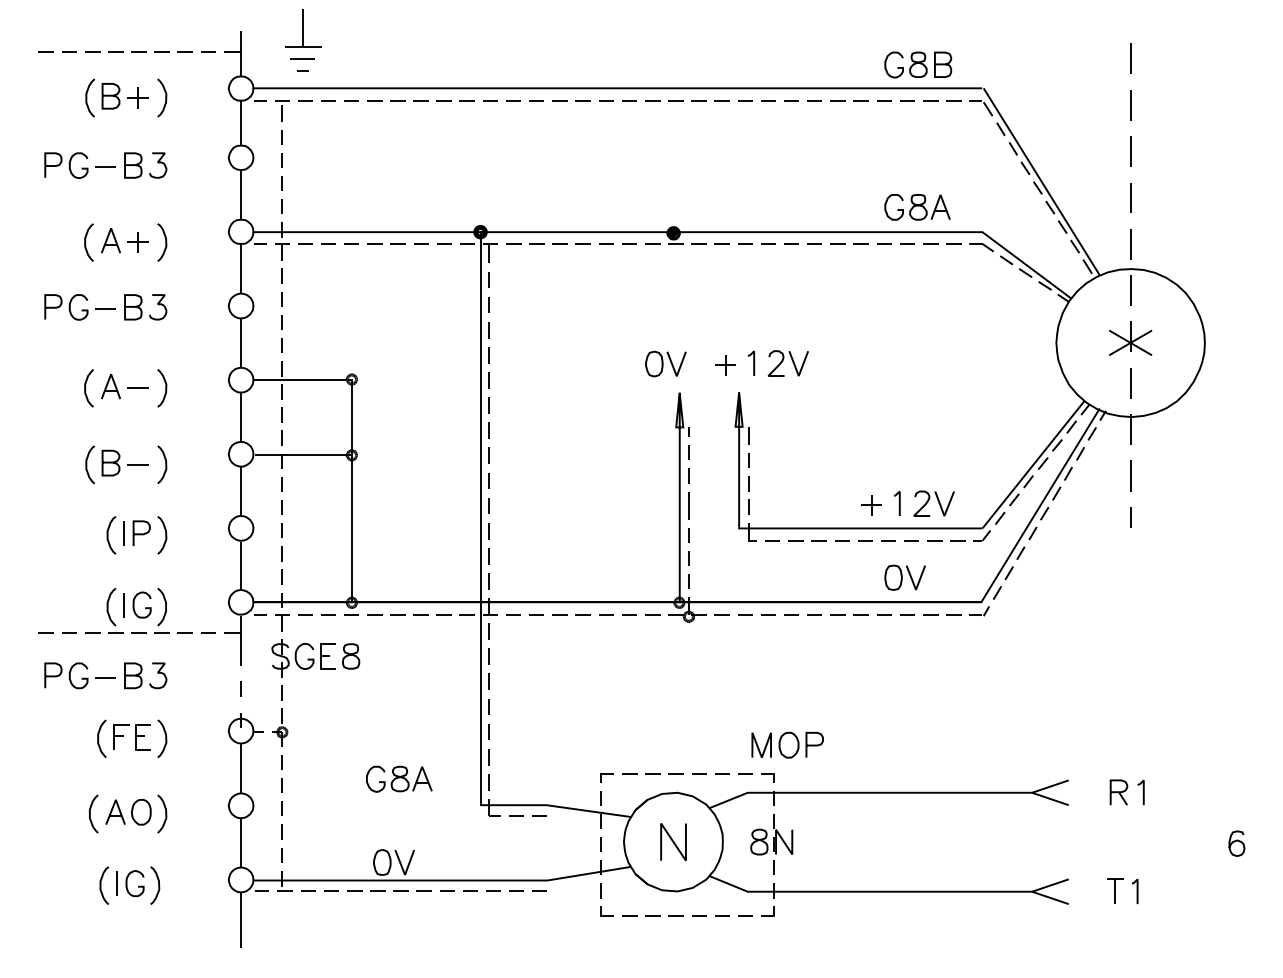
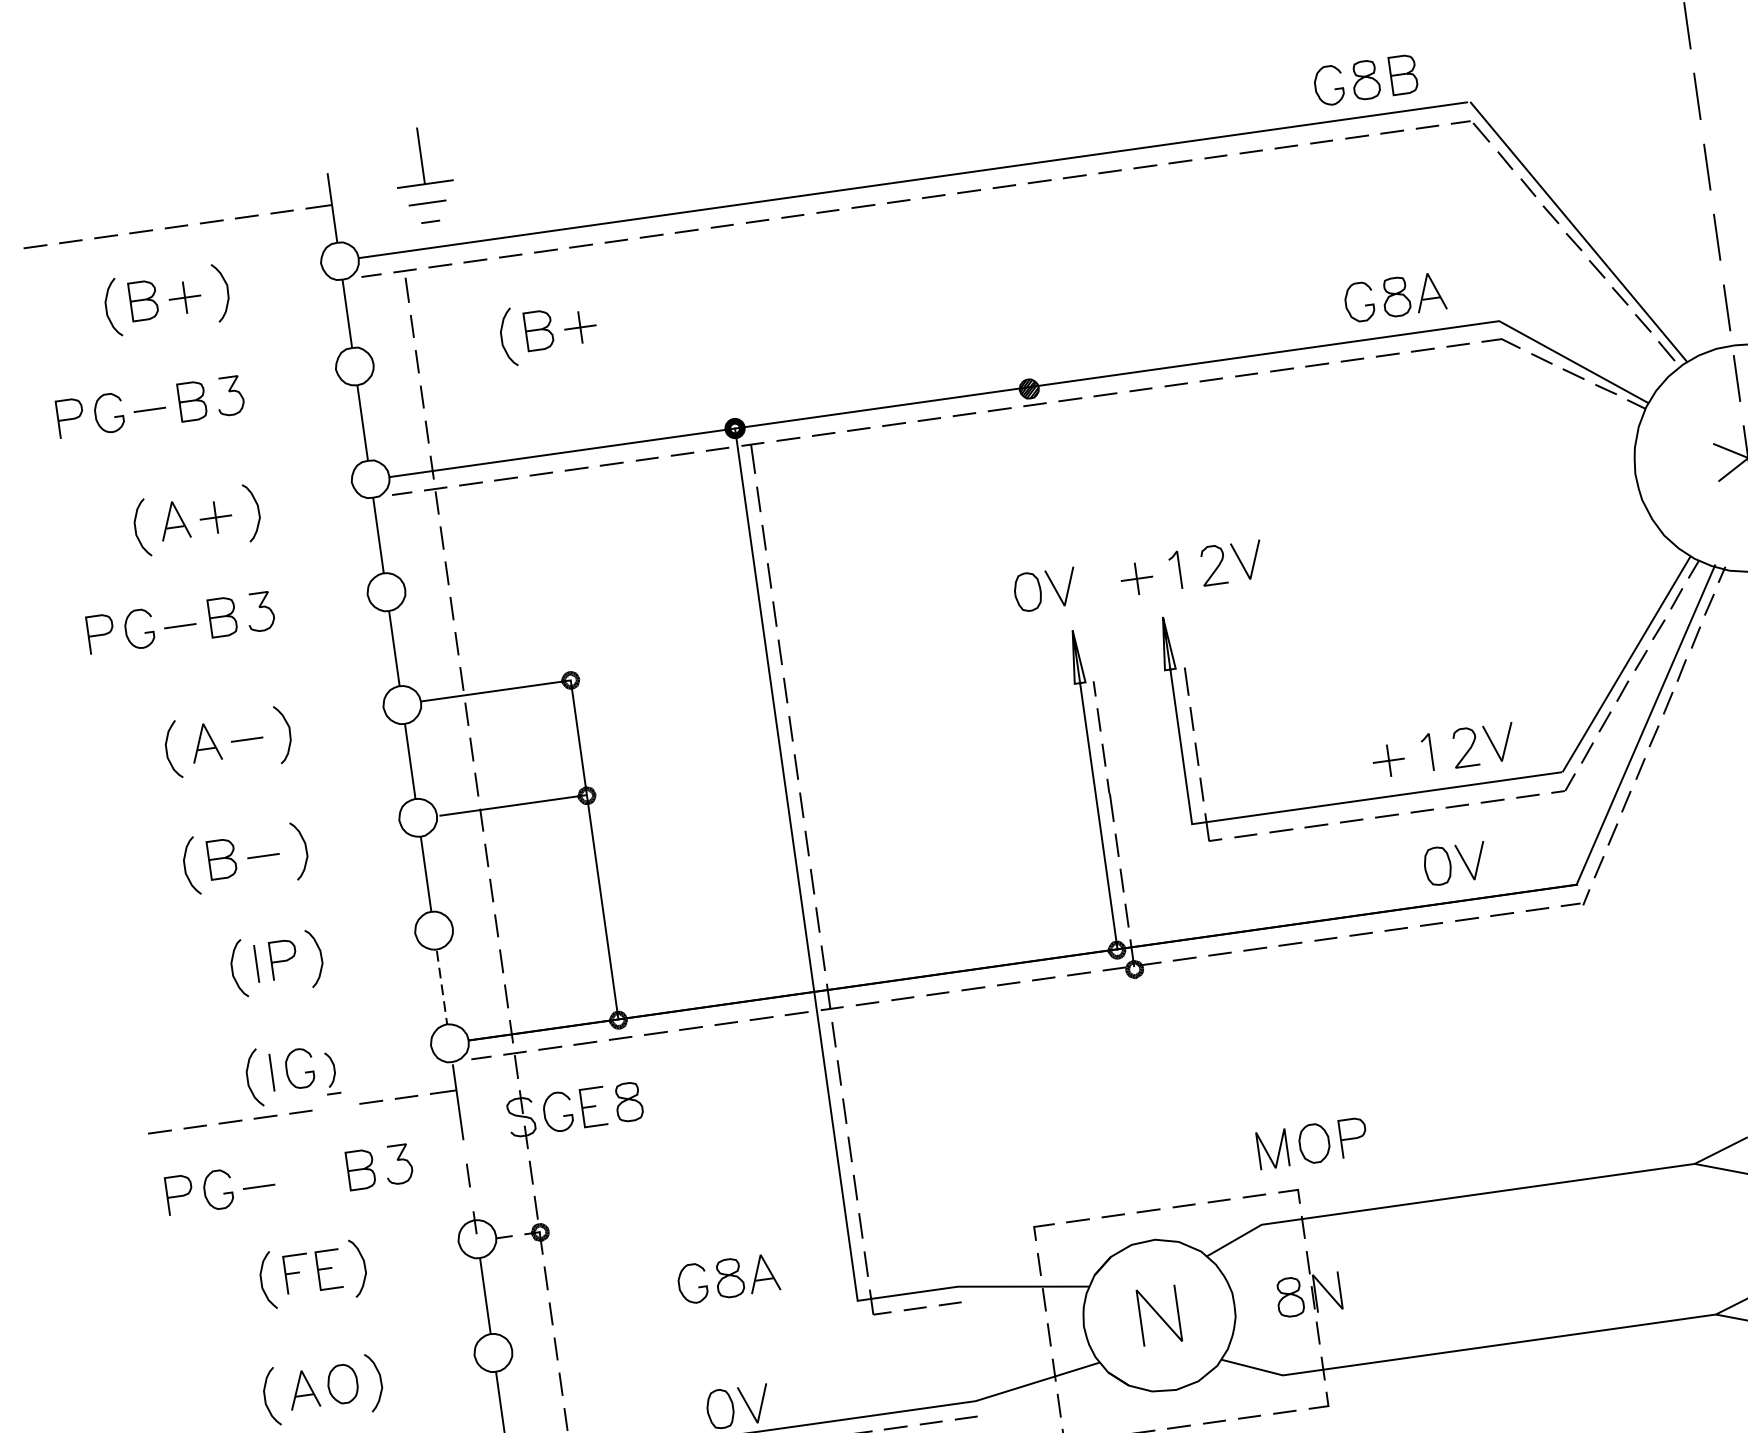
part: (368, 152) -> (547, 331), added
line: (241, 566) -> (442, 988), solid -> dashed
part: (161, 610) -> (330, 1072), size x0.6
part: (145, 675) -> (379, 1166), moved

